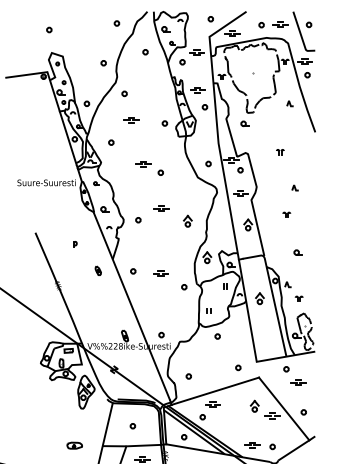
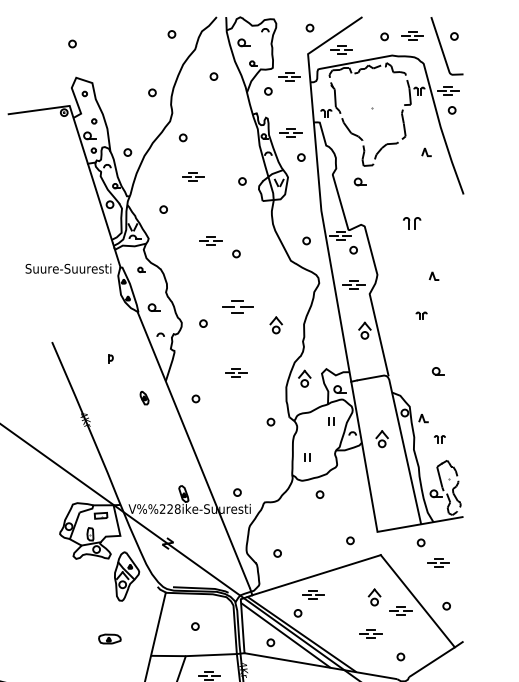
part: (280, 152) -> (412, 224), size x1.6
part: (161, 208) -> (237, 306), size x1.4
part: (160, 273) -> (235, 372), moved
part: (74, 445) -> (109, 638), moved
part: (252, 445) -> (371, 634), moved

